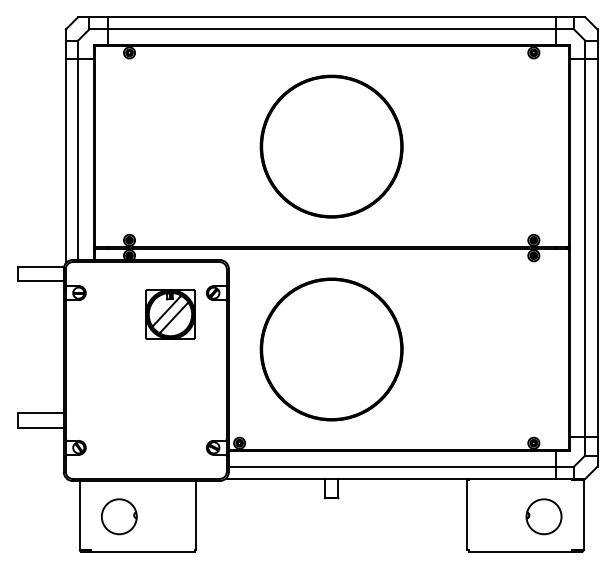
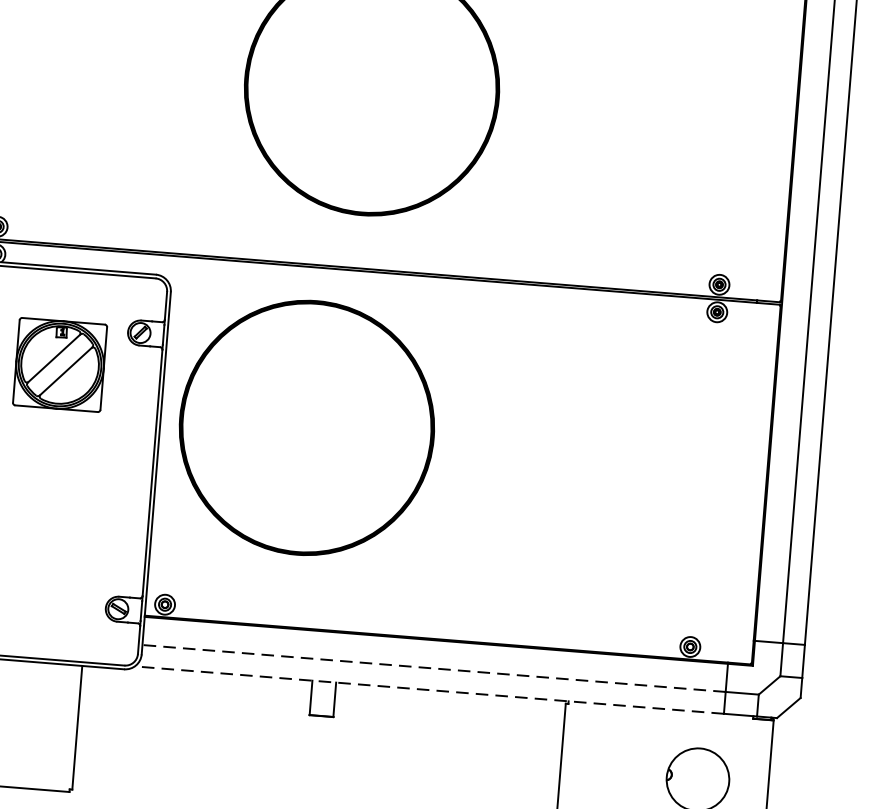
part: (331, 349) -> (306, 427), moved
line: (391, 466) -> (432, 668), solid -> dashed
line: (390, 478) -> (429, 689), solid -> dashed

